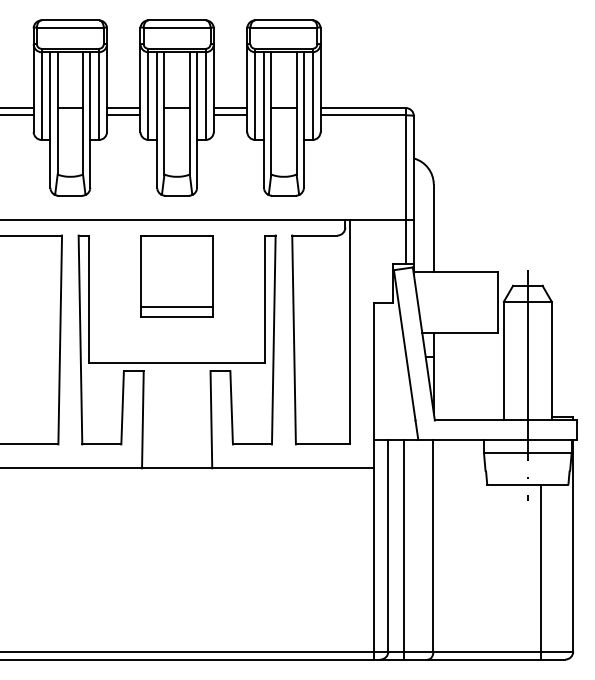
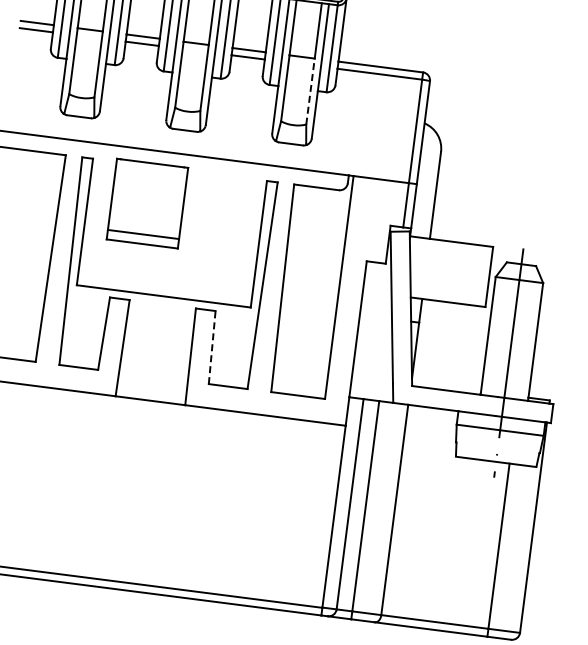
line: (296, 140) -> (310, 90), solid -> dashed
part: (176, 276) -> (146, 203), moved
line: (231, 407) -> (212, 347), solid -> dashed

